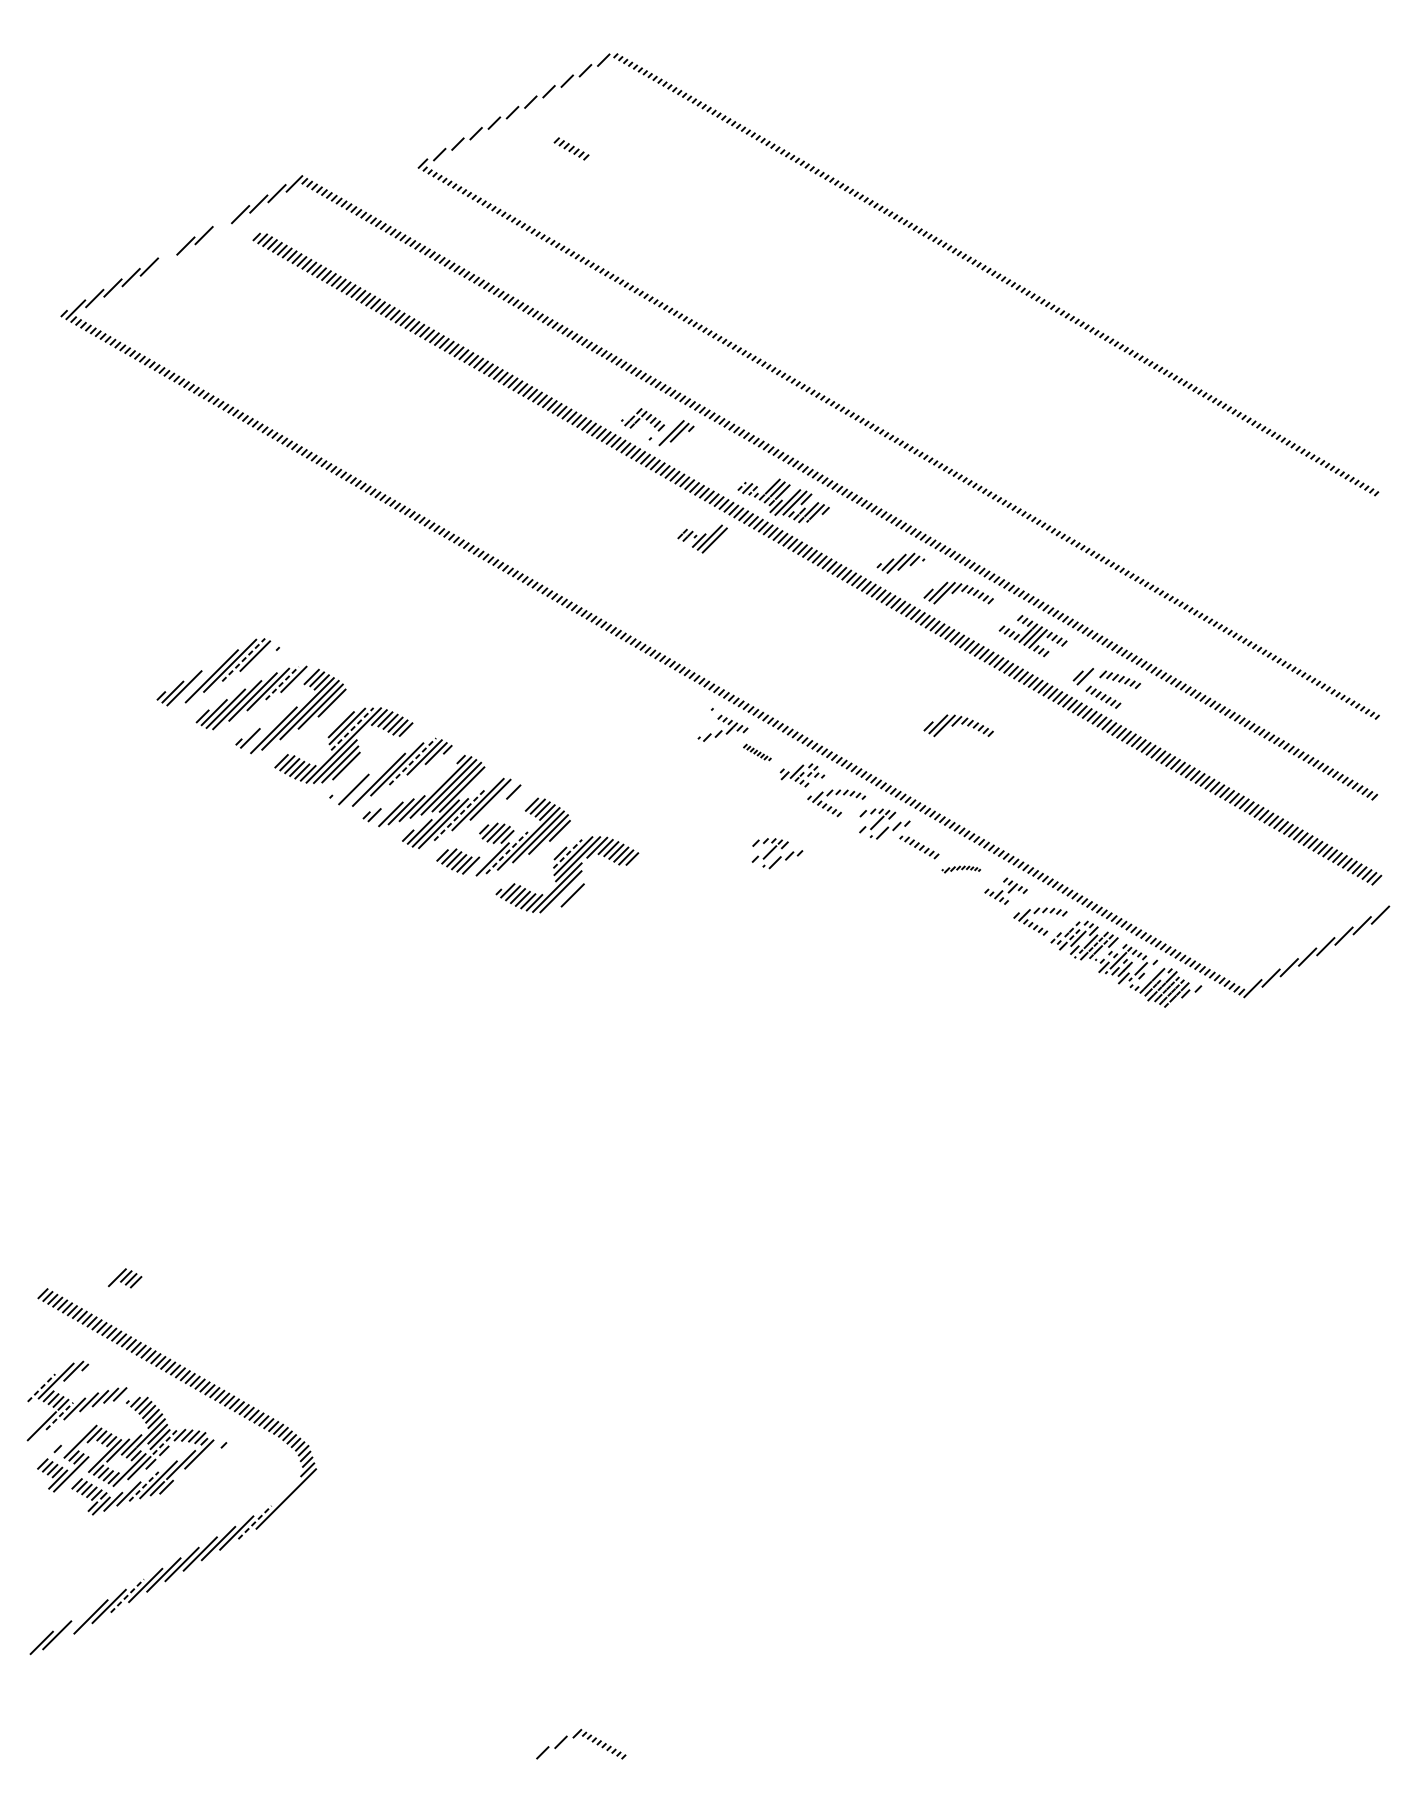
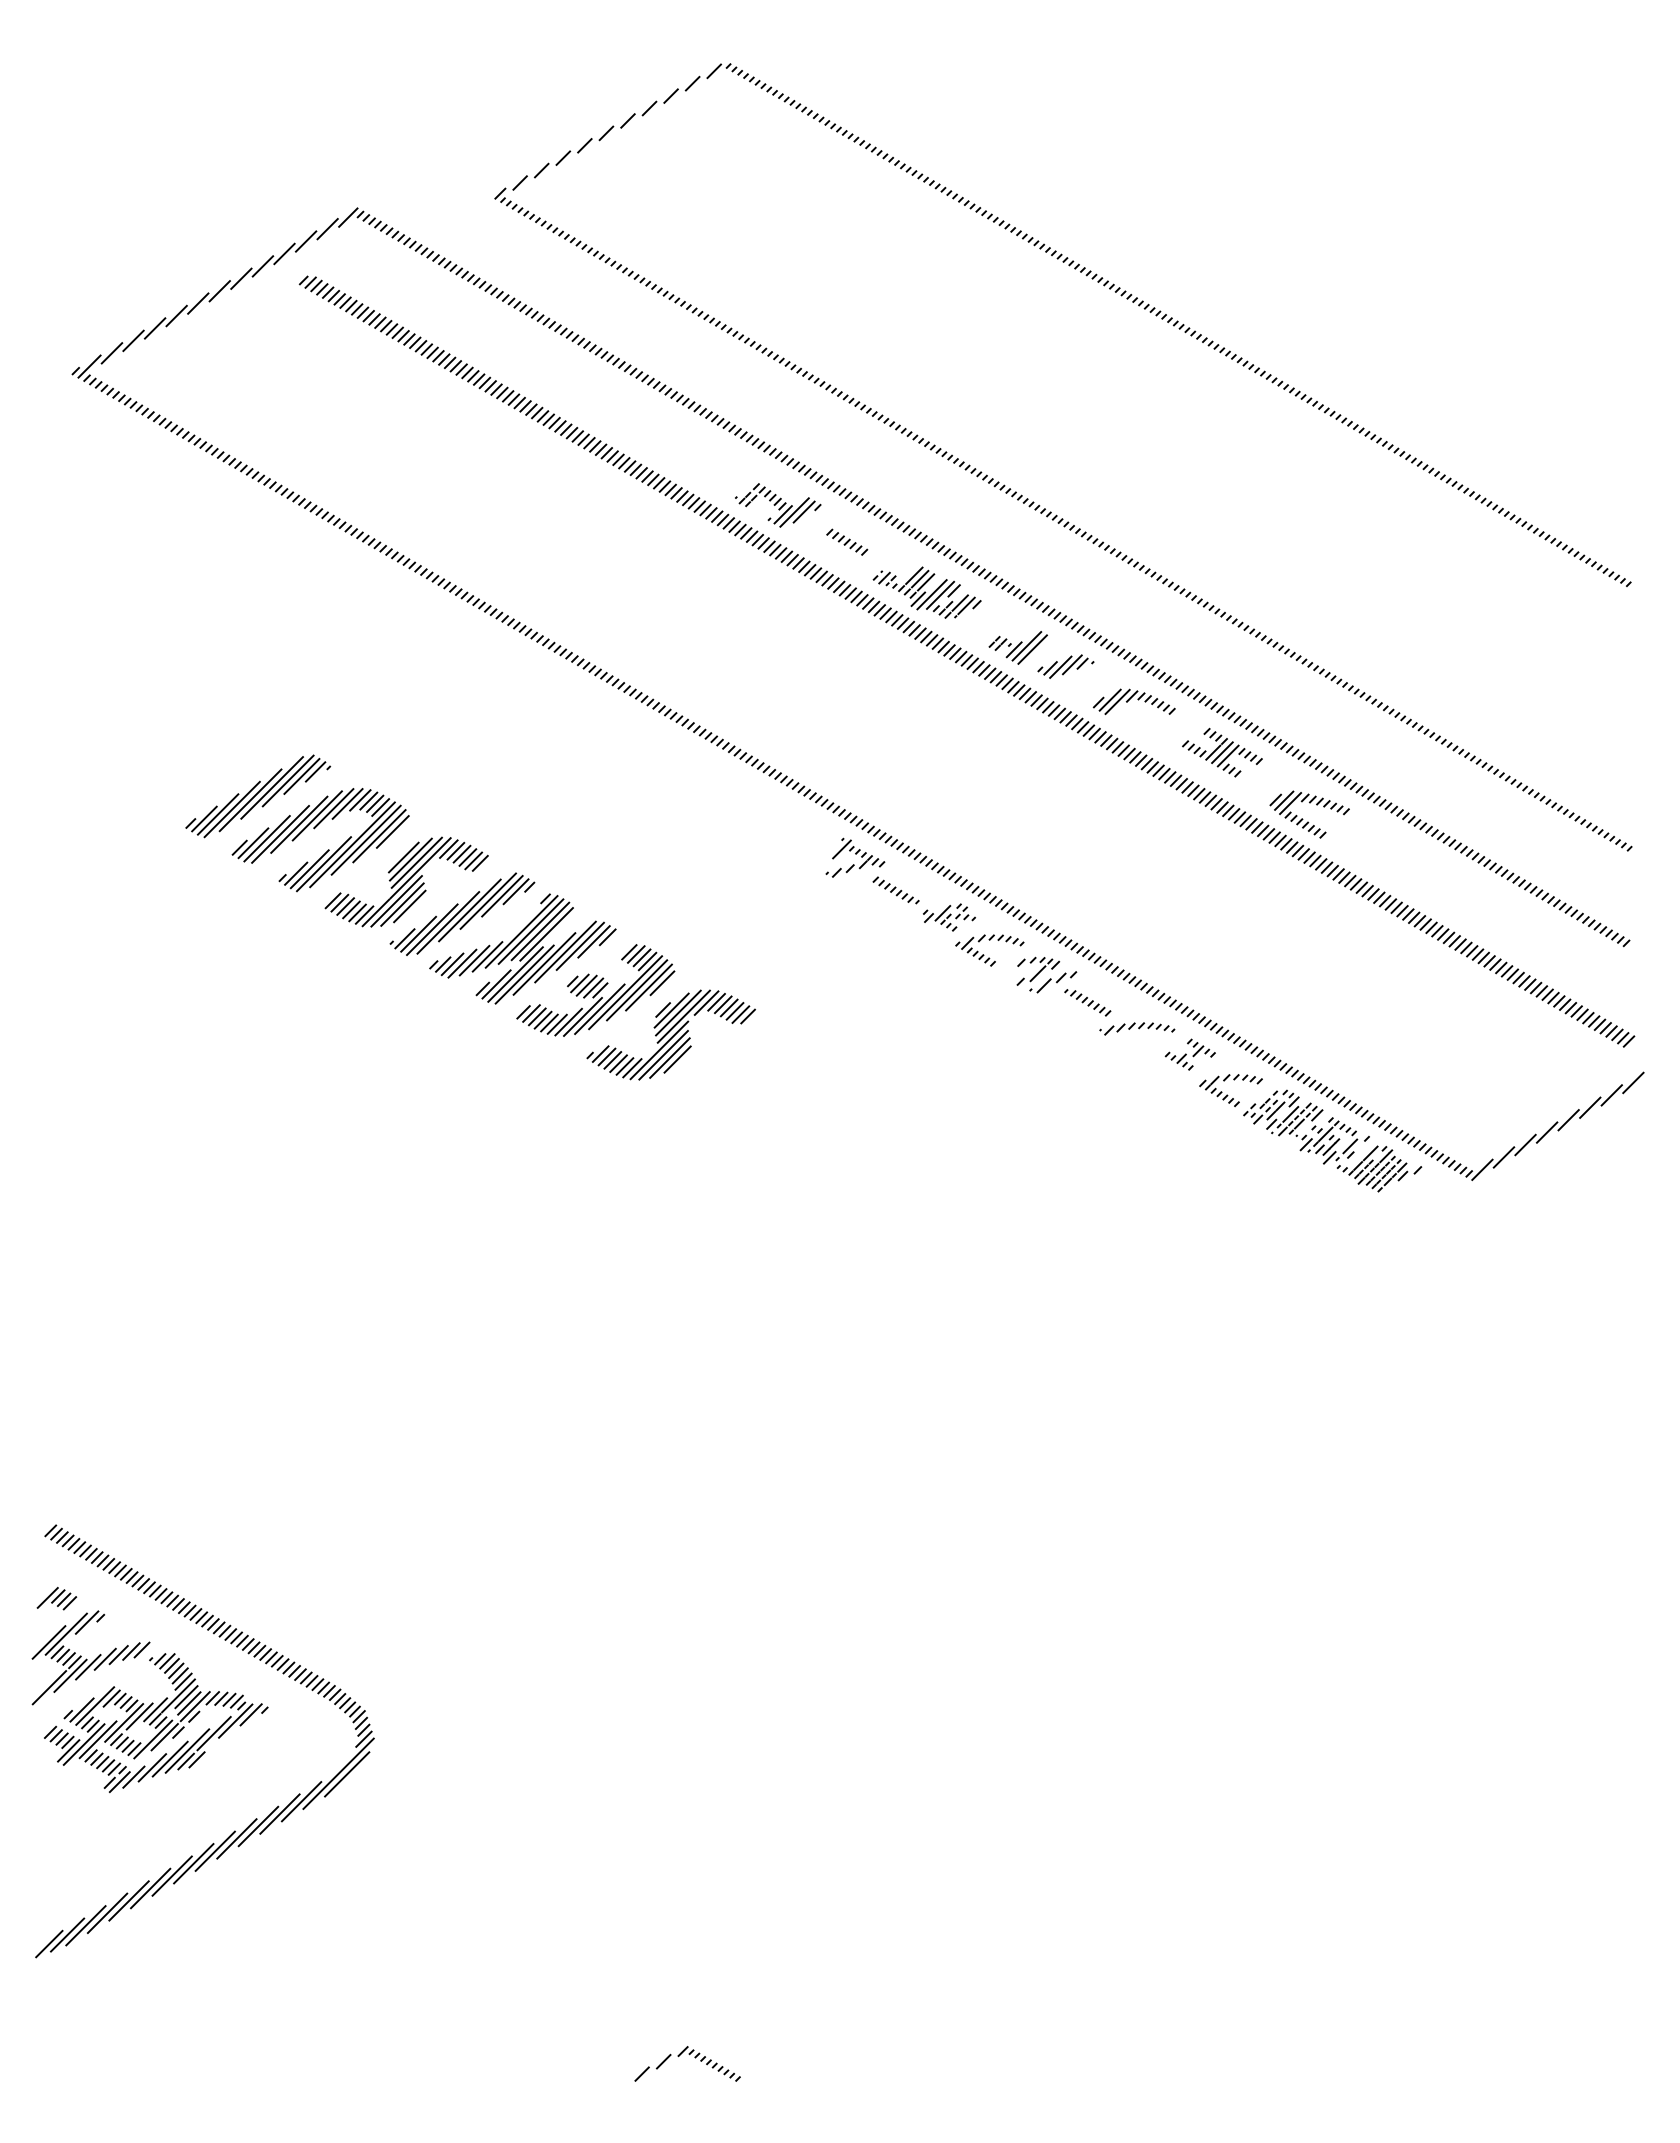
part: (571, 148) -> (847, 541), moved
line: (221, 225) -> (262, 266), added
line: (167, 256) -> (198, 303), added
line: (661, 434) -> (782, 514), added
part: (701, 538) -> (1017, 647), moved
line: (266, 651) -> (315, 771), added
line: (243, 659) -> (288, 780), dashed -> solid
line: (304, 676) -> (360, 800), added
line: (1090, 679) -> (1290, 803), added
line: (281, 683) -> (333, 808), dashed -> solid
line: (195, 684) -> (231, 809), added
line: (711, 717) -> (841, 849), added
part: (958, 725) -> (1133, 858), removed
line: (352, 728) -> (417, 862), dashed -> solid
line: (261, 734) -> (309, 869), added
part: (756, 752) -> (895, 890), size x1.43
line: (412, 760) -> (488, 900), dashed -> solid
line: (365, 785) -> (432, 929), added
line: (341, 793) -> (404, 938), added
line: (501, 795) -> (593, 941), added
line: (460, 814) -> (544, 963), dashed -> solid
line: (382, 815) -> (452, 964), added
line: (506, 853) -> (599, 1009), dashed -> solid
line: (567, 853) -> (671, 1010), dashed -> solid
part: (777, 853) -> (919, 1009), removed
line: (480, 863) -> (568, 1021), added
part: (961, 869) -> (1137, 1028), size x1.67
line: (565, 893) -> (669, 1057), added
part: (124, 1278) -> (56, 1598), moved
line: (41, 1388) -> (49, 1642), dashed -> solid
line: (59, 1415) -> (70, 1675), dashed -> solid
line: (165, 1442) -> (195, 1706), dashed -> solid
line: (68, 1444) -> (81, 1709), added
line: (211, 1448) -> (250, 1714), added
line: (82, 1470) -> (97, 1739), added
line: (144, 1486) -> (170, 1759), dashed -> solid
line: (293, 1499) -> (347, 1774), added
line: (254, 1522) -> (301, 1801), dashed -> solid
line: (127, 1595) -> (150, 1888), dashed -> solid
line: (72, 1627) -> (85, 1925), added

